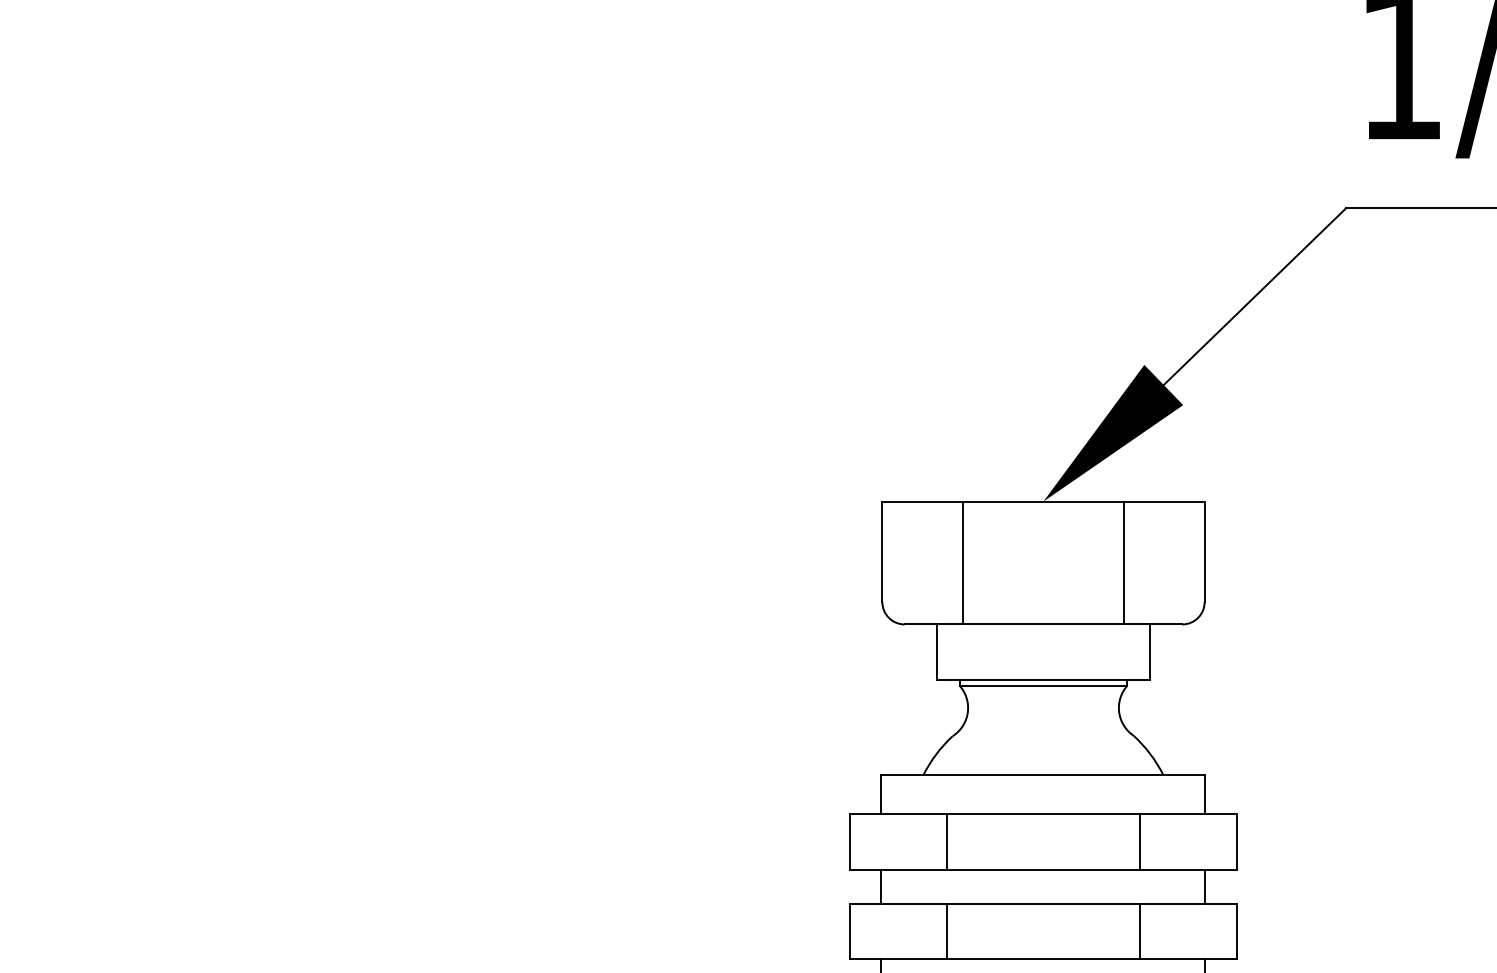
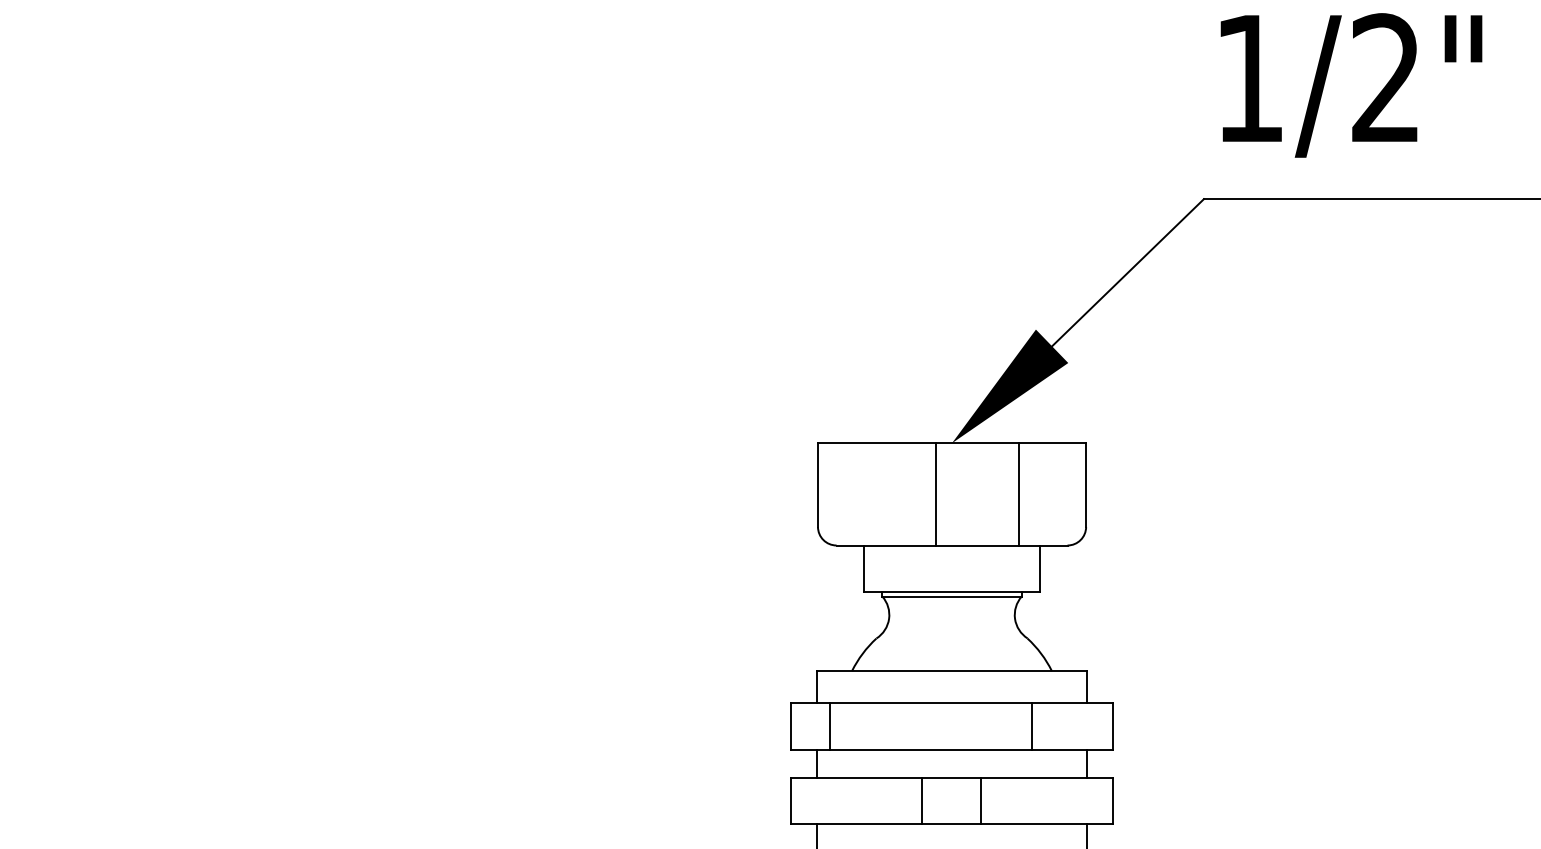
line: (962, 563) -> (935, 494), moved
line: (946, 842) -> (829, 726), moved
line: (946, 930) -> (921, 800), moved
line: (1140, 930) -> (981, 800), moved

